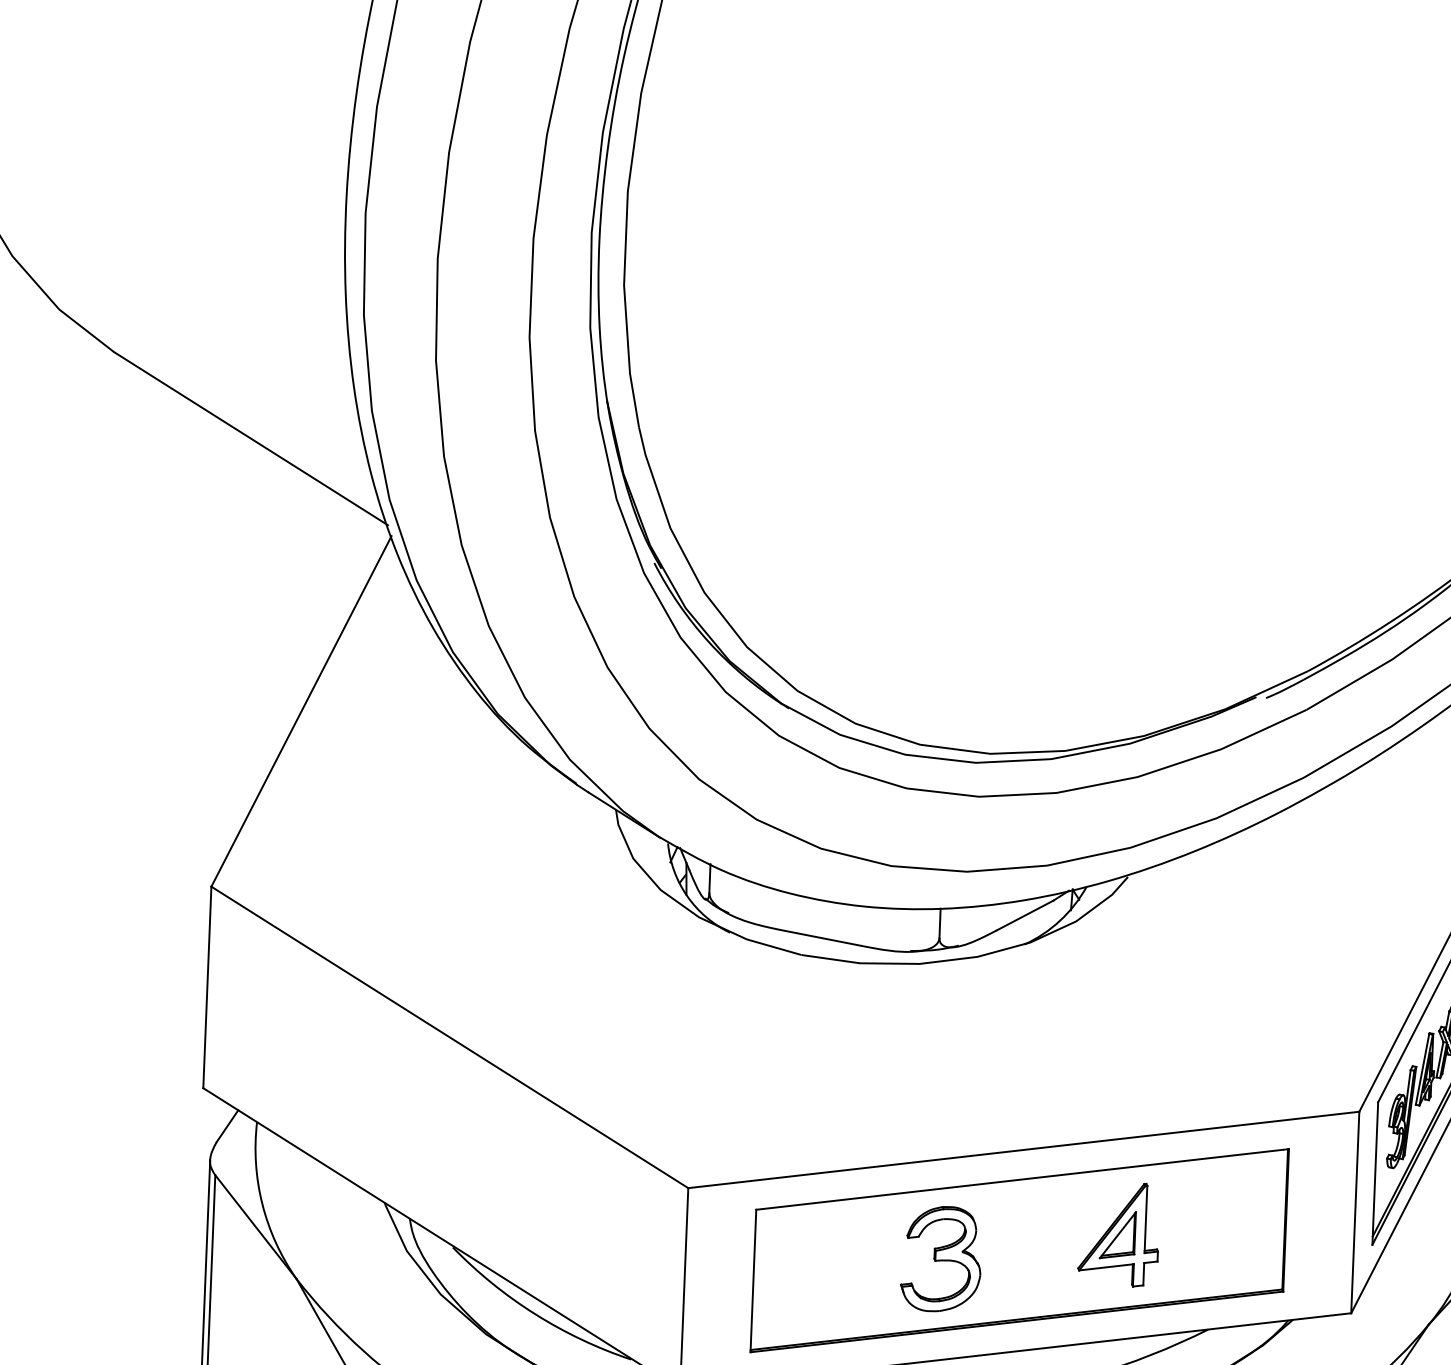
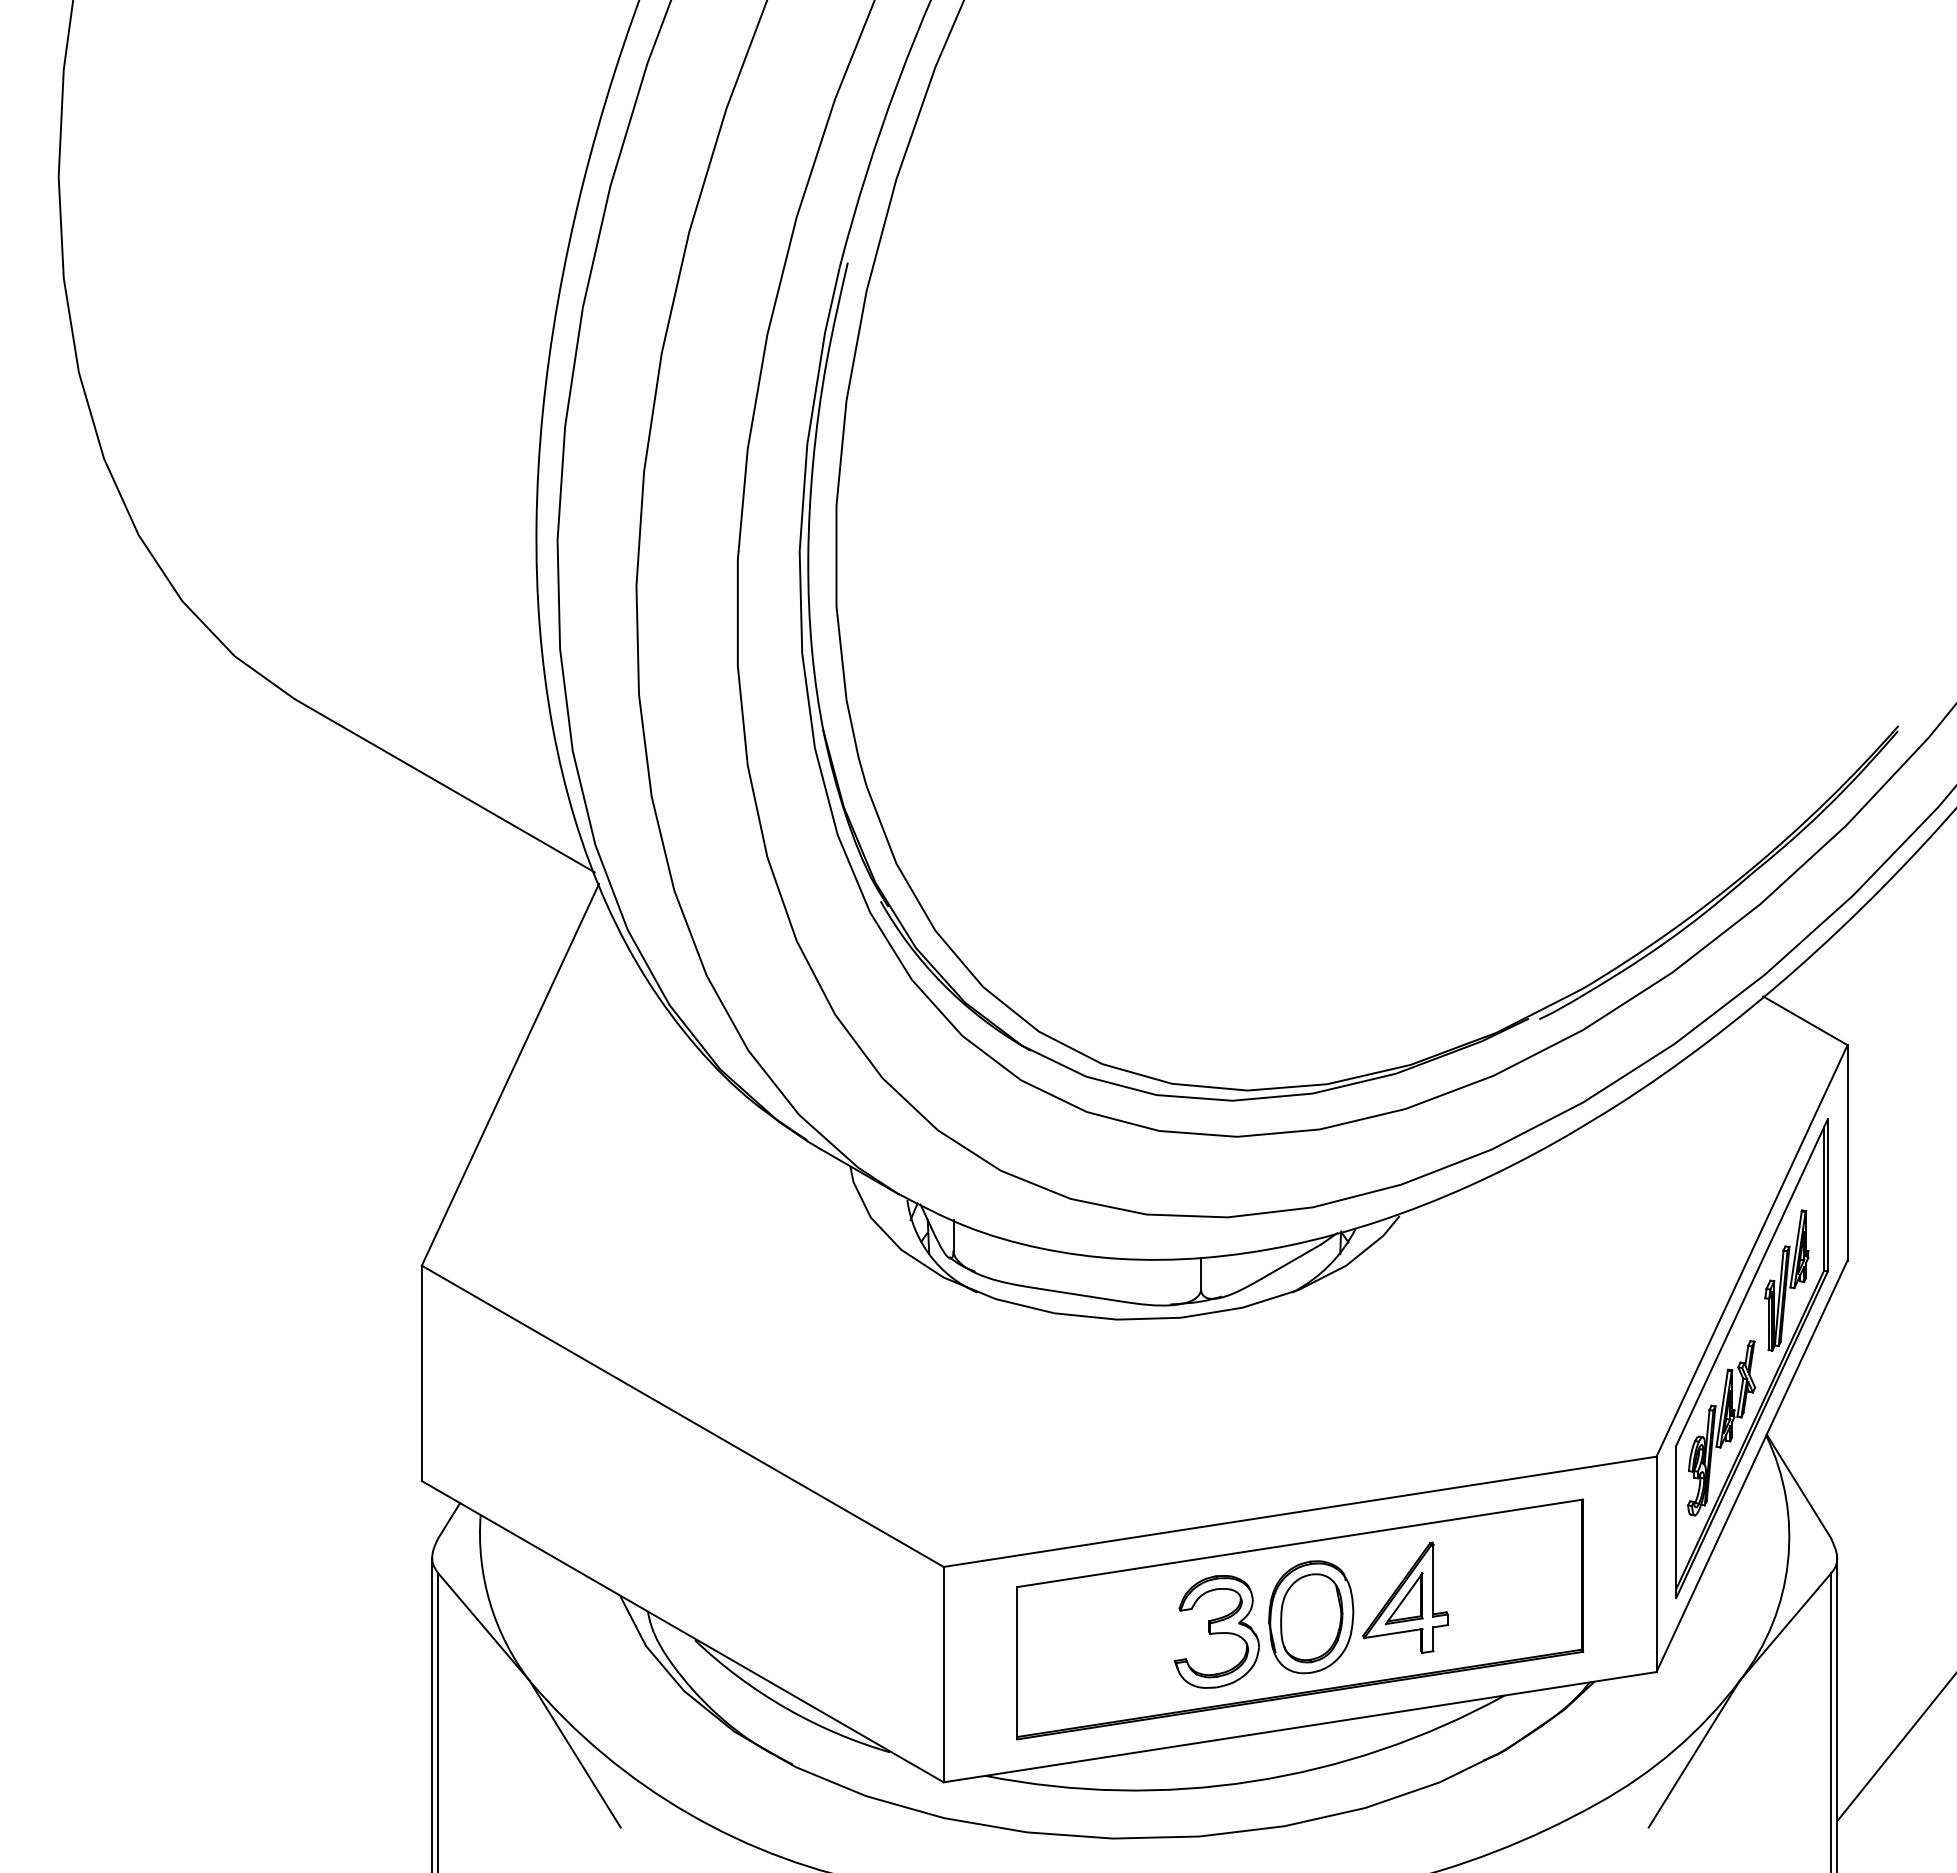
part: (1030, 1249) -> (1311, 1617), added

